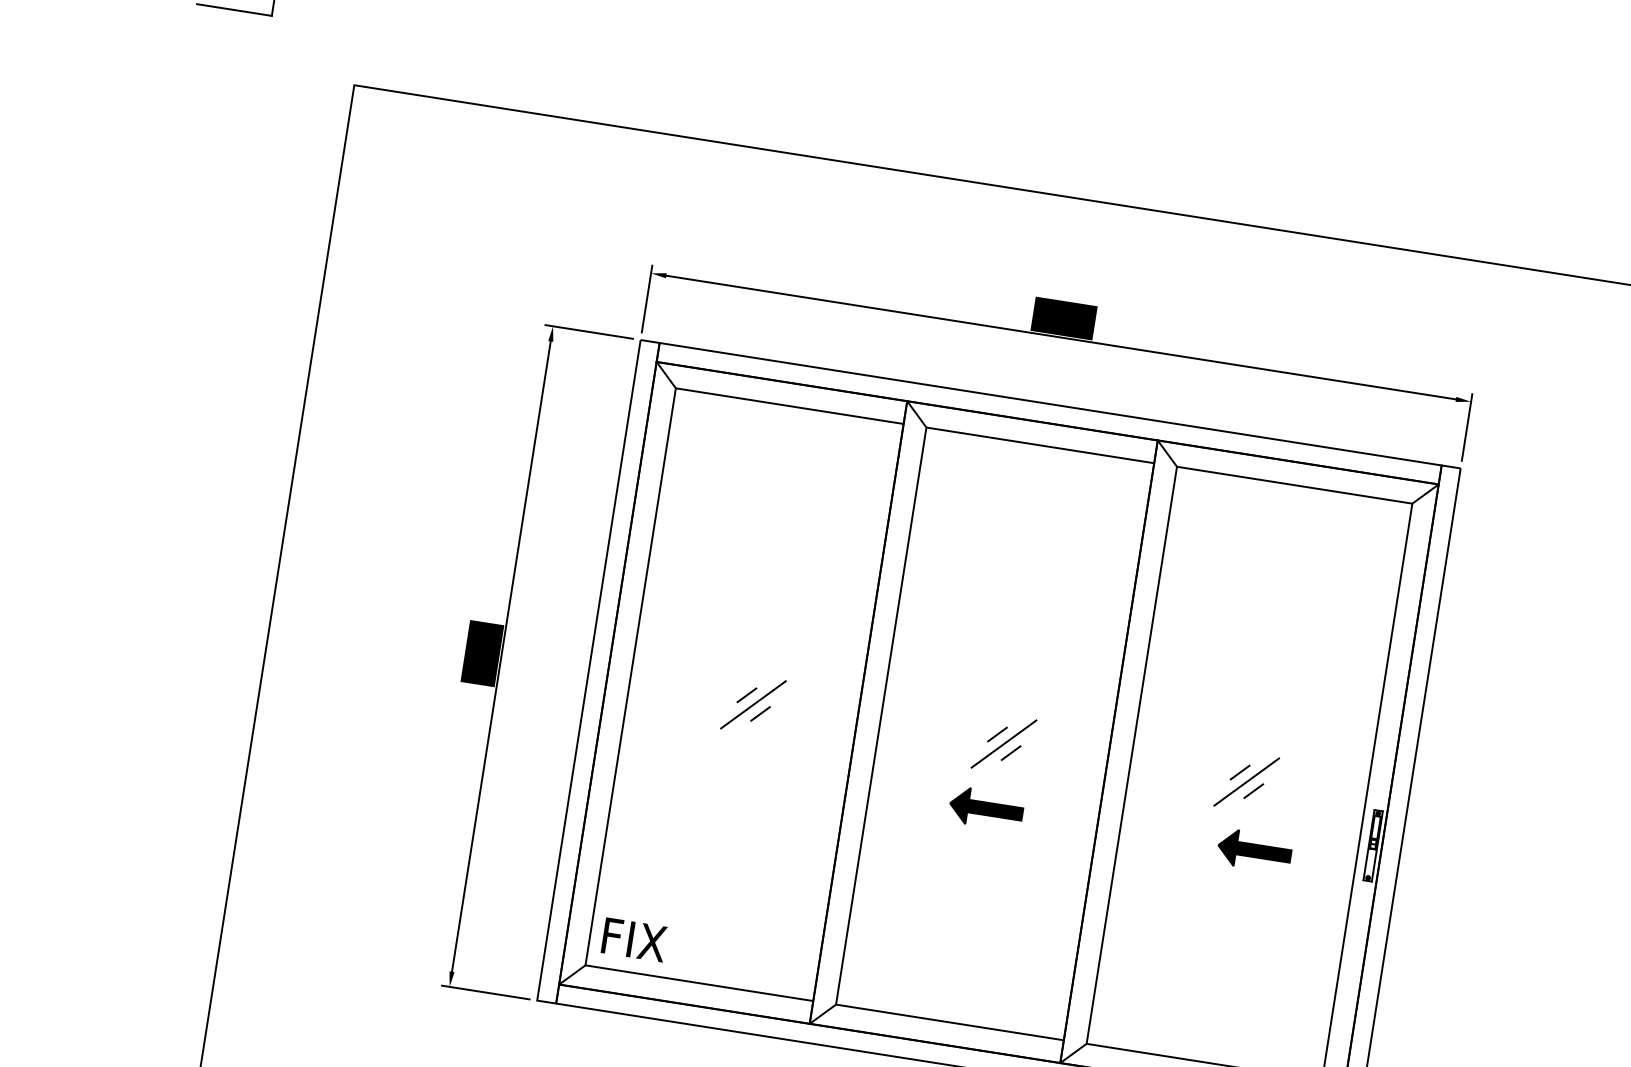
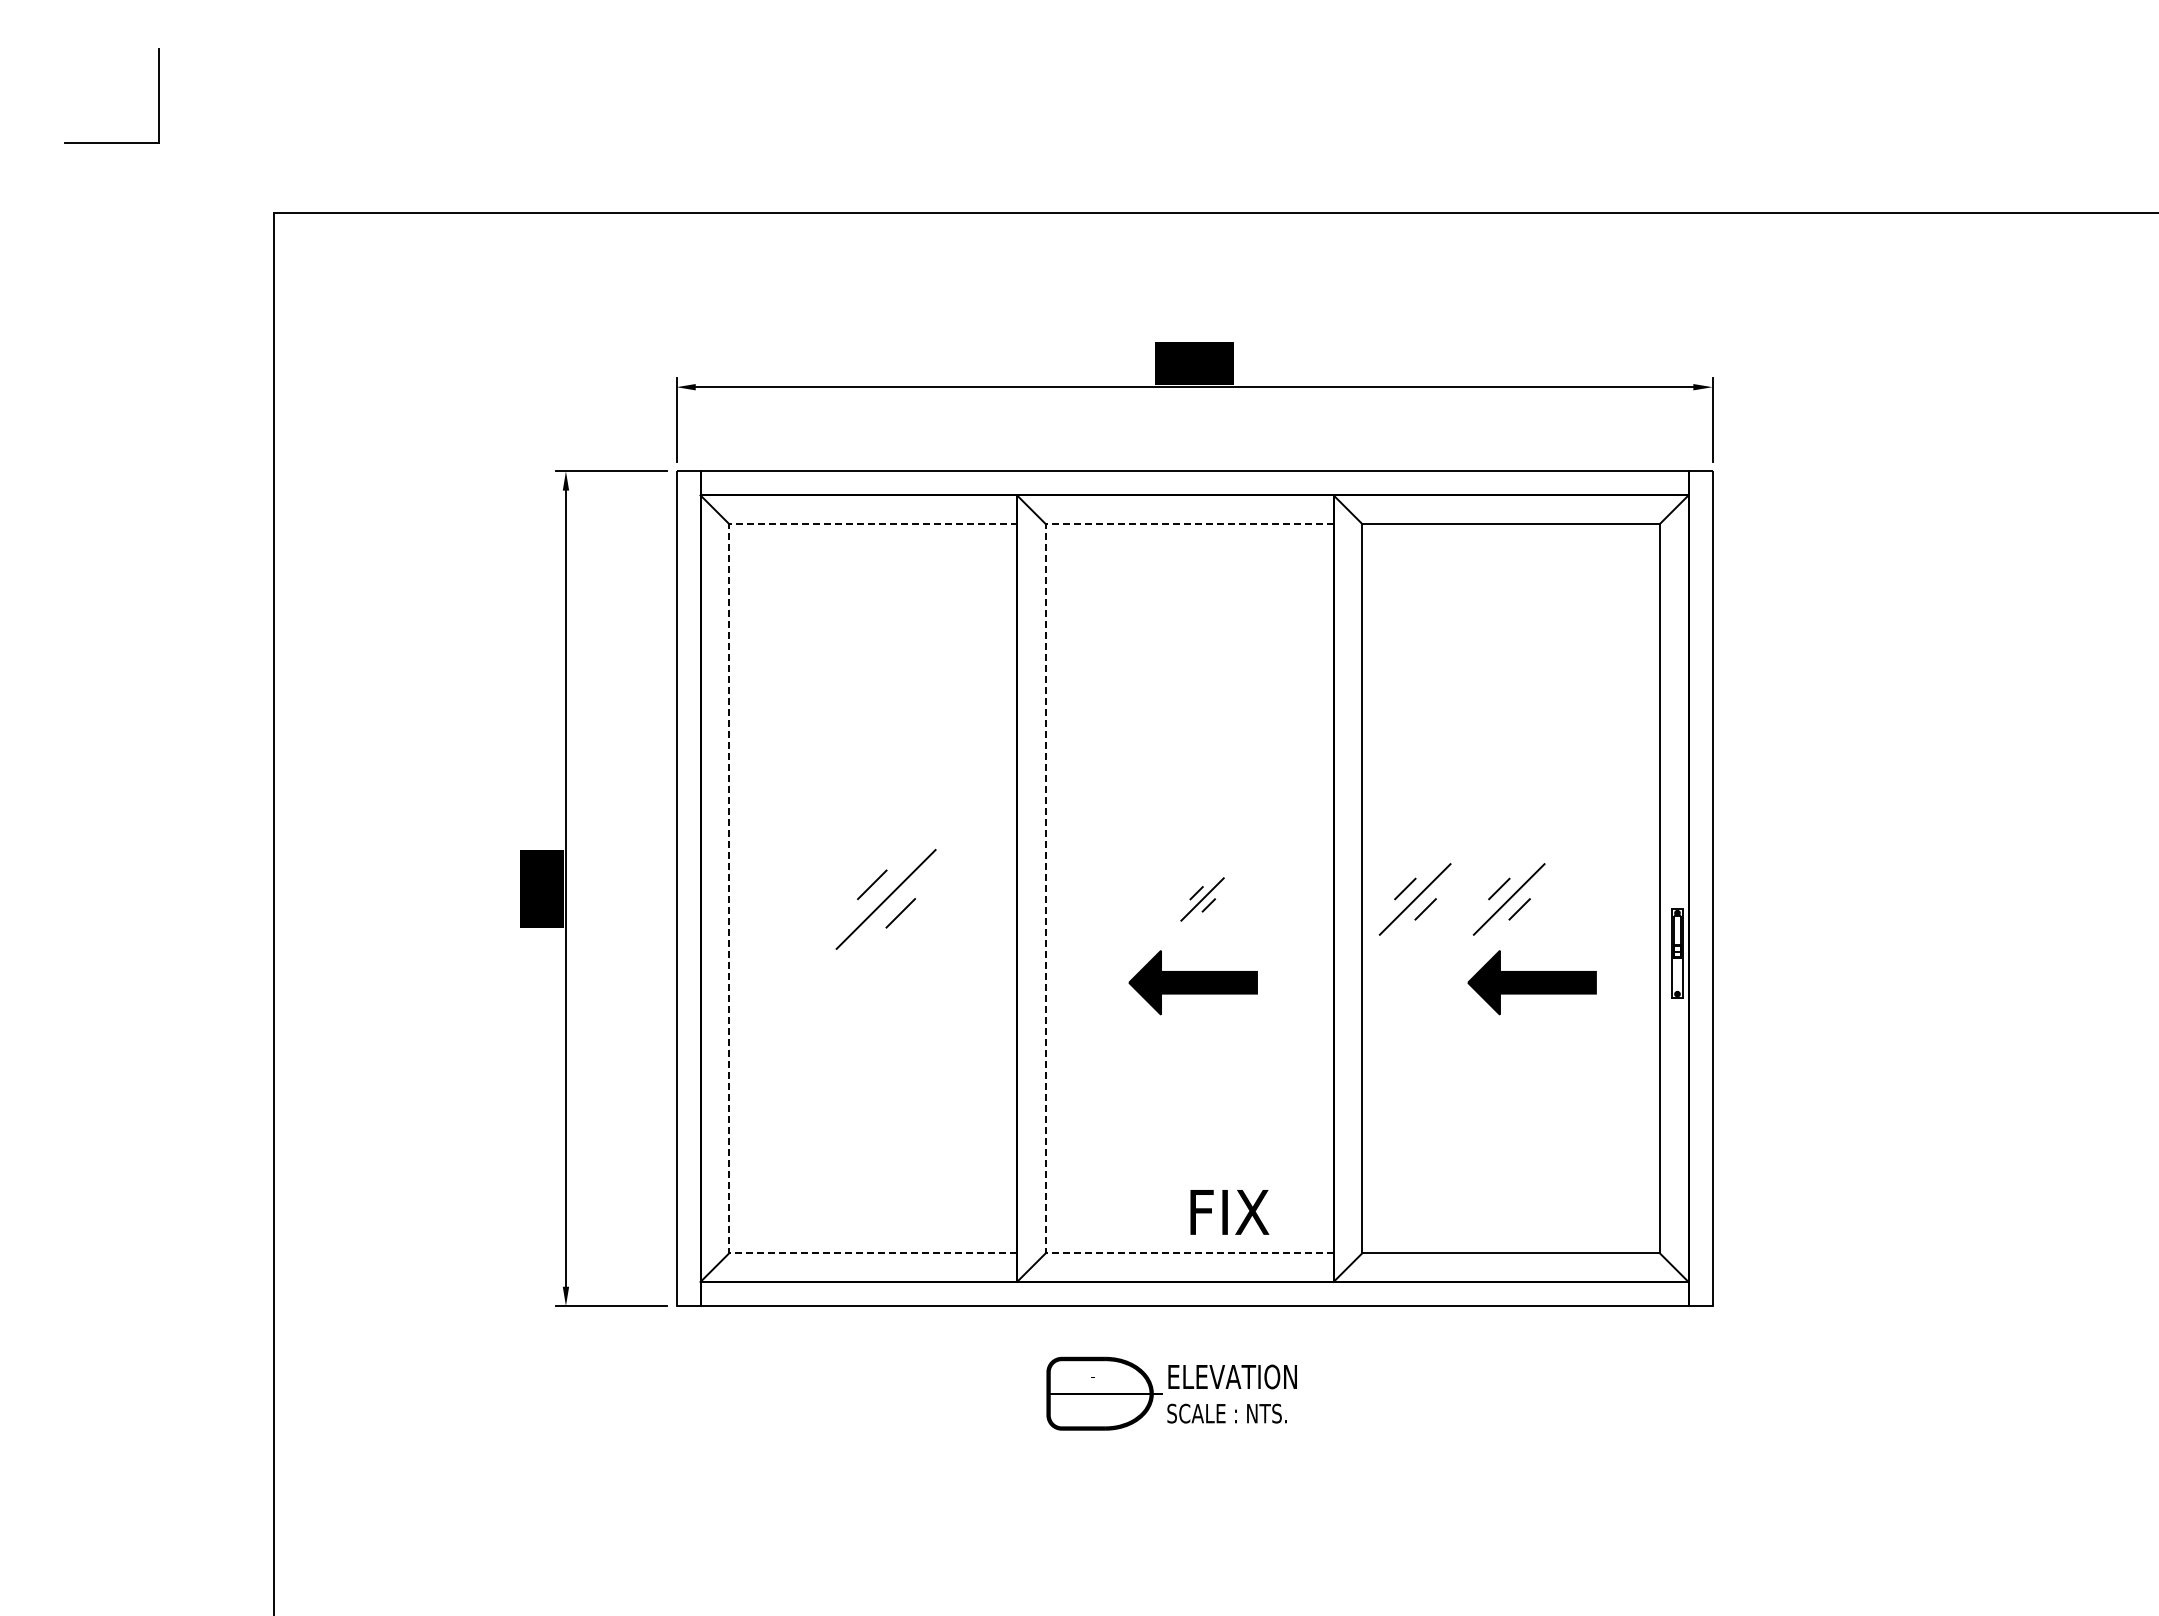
line: (630, 676) -> (729, 888), solid -> dashed
part: (752, 704) -> (885, 899), size x1.4
line: (880, 715) -> (1045, 888), solid -> dashed
part: (1003, 744) -> (1202, 899), size x0.6
part: (1171, 770) -> (1414, 899), added
part: (986, 808) -> (1193, 982), size x1.4
part: (1254, 850) -> (1532, 982), size x1.4
text: (634, 940) -> (1229, 1212), moved

